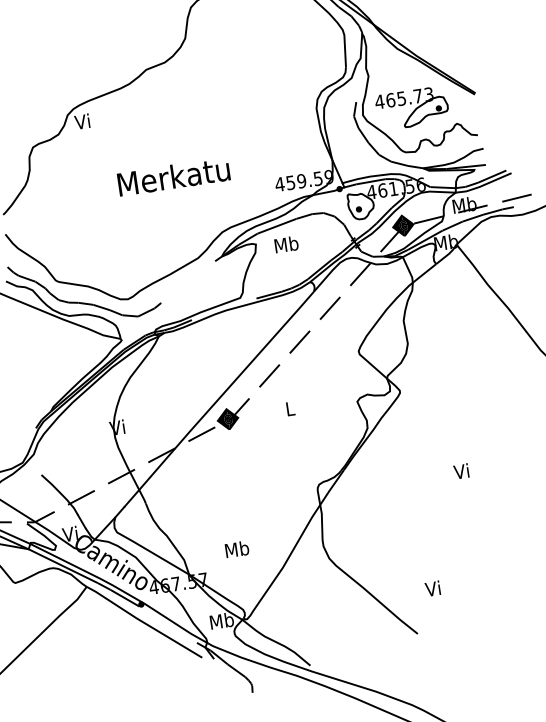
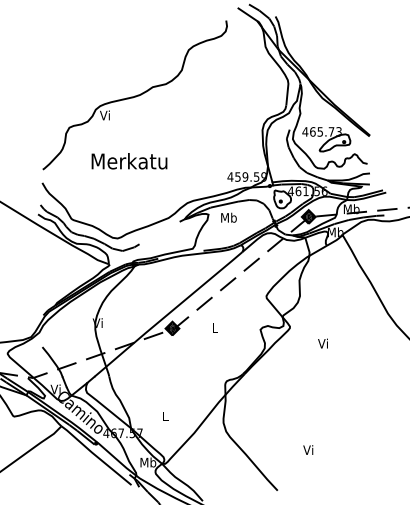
text: (173, 177) -> (129, 161), moved
text: (460, 471) -> (322, 343), moved
text: (237, 549) -> (165, 416), Mb -> L
text: (433, 587) -> (308, 449), moved

